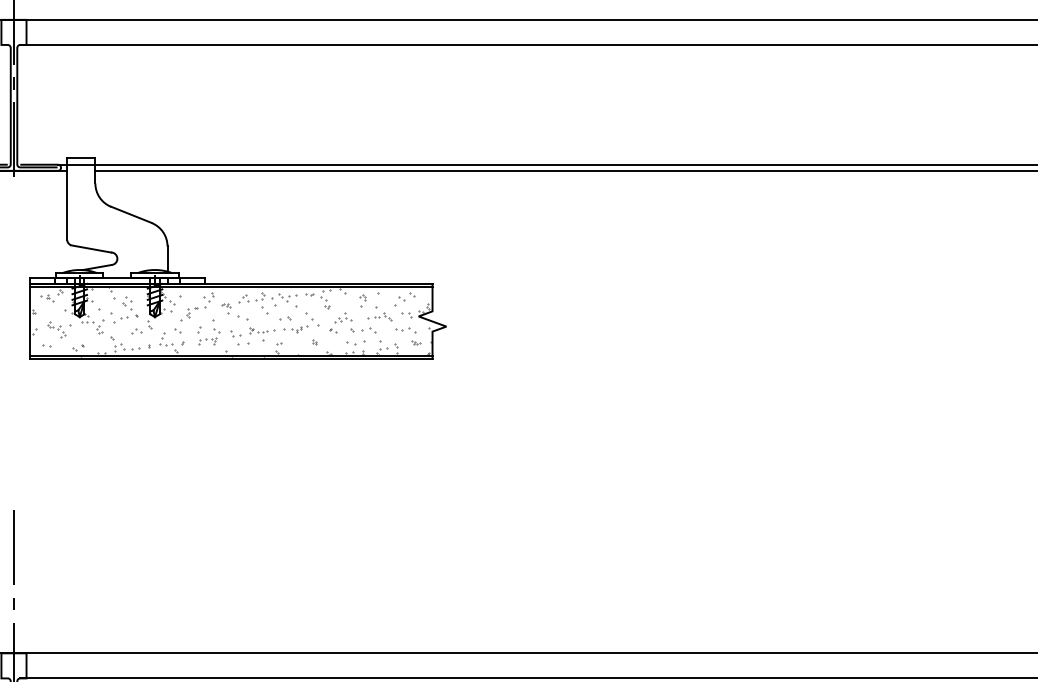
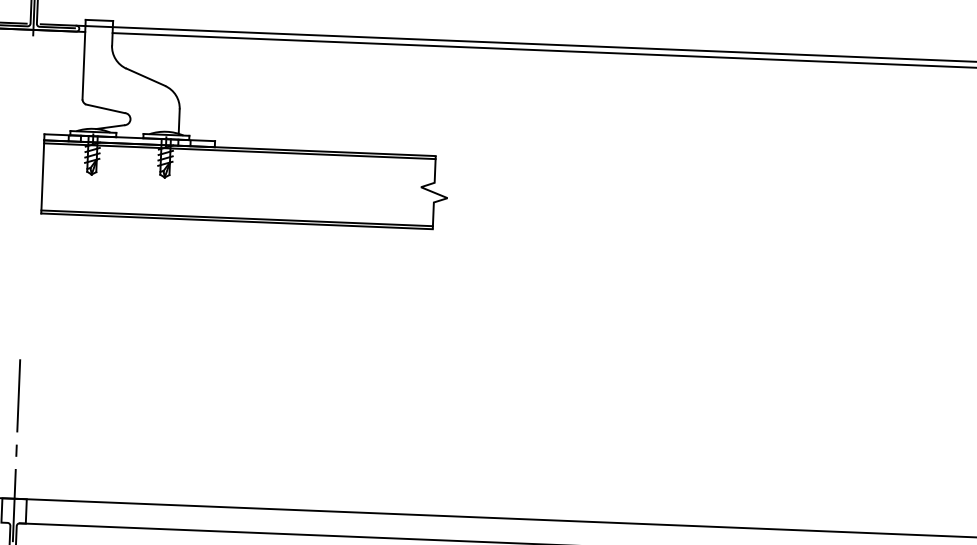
hatch: (231, 321) -> (238, 184), removed

